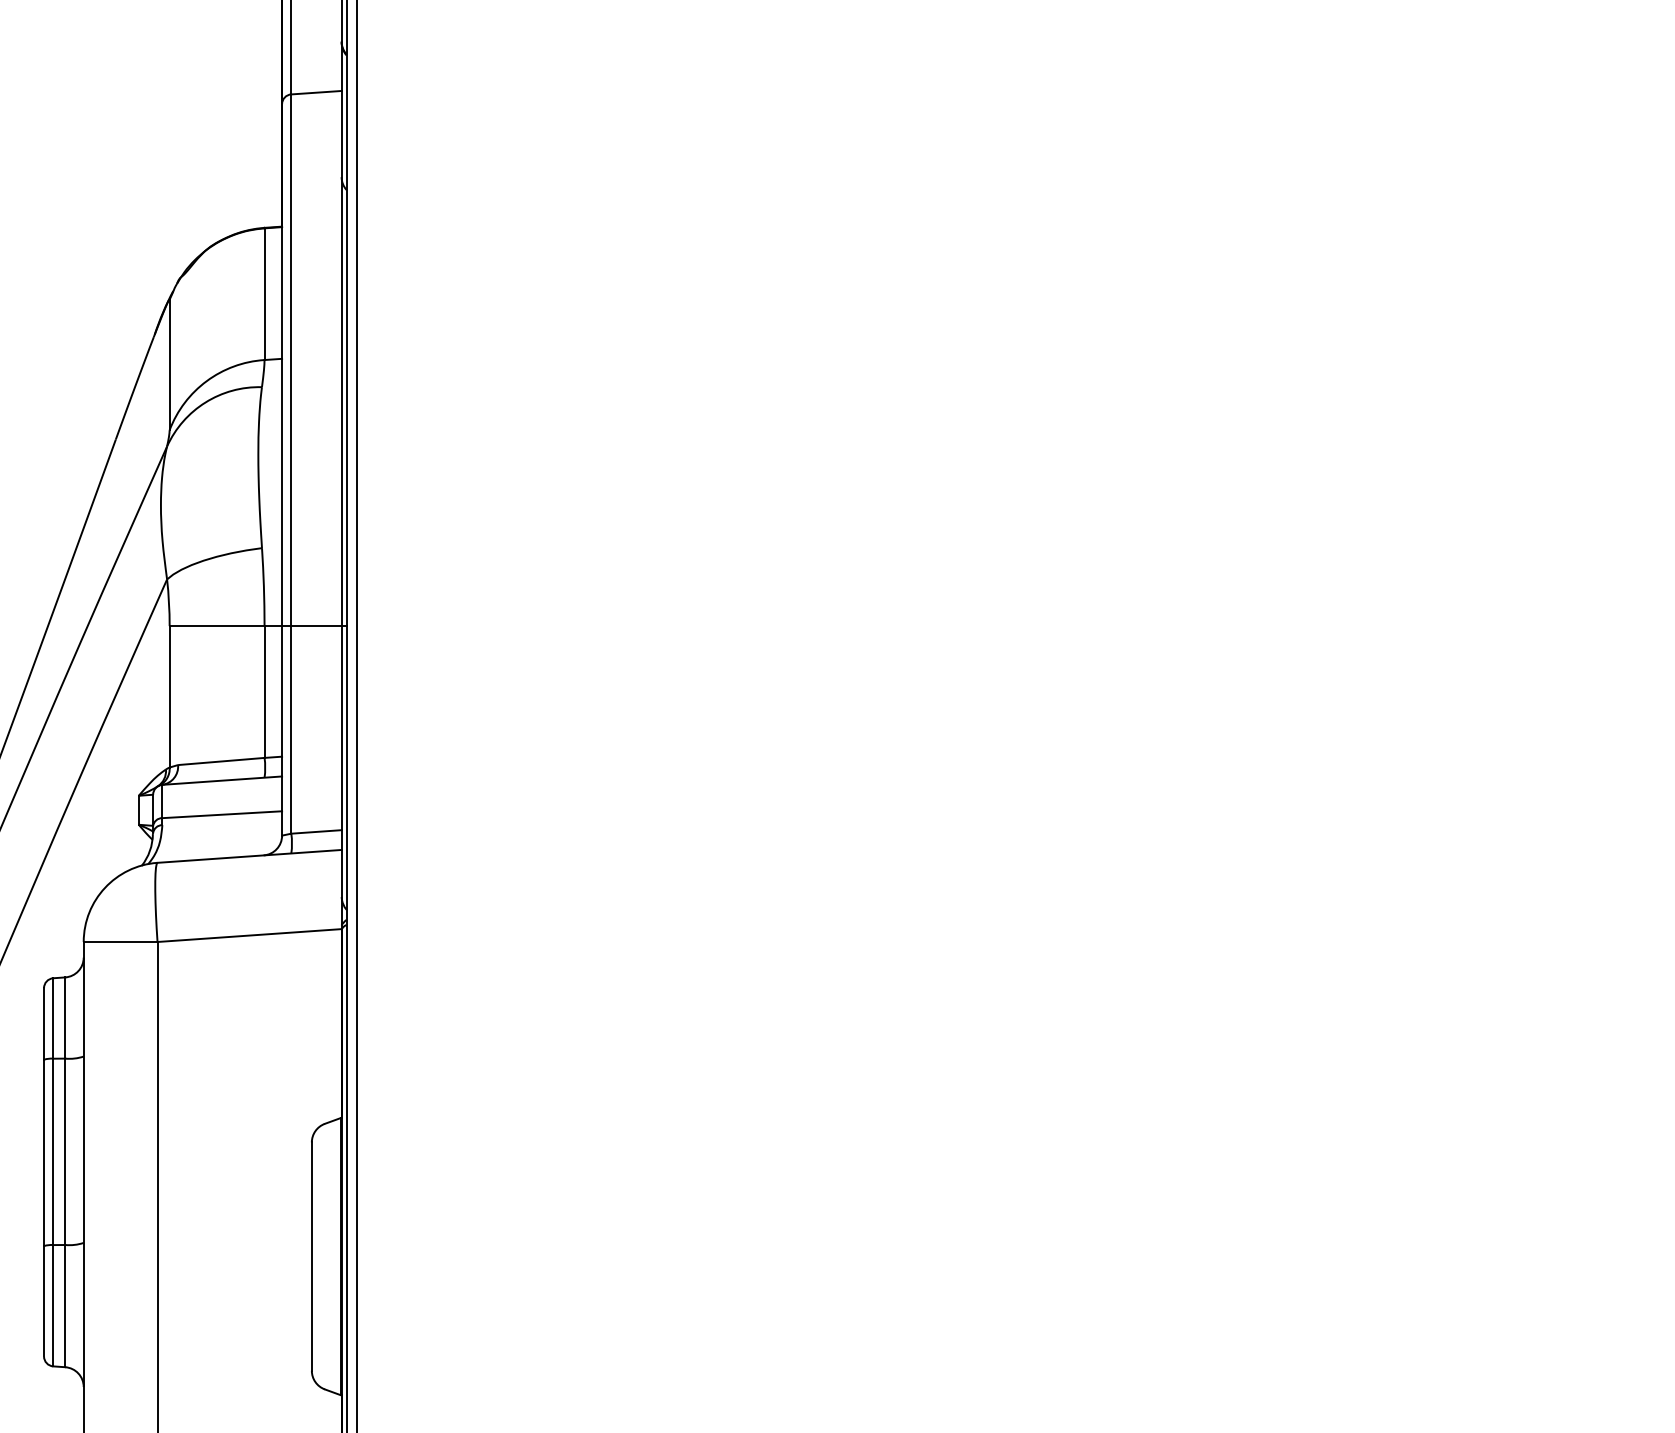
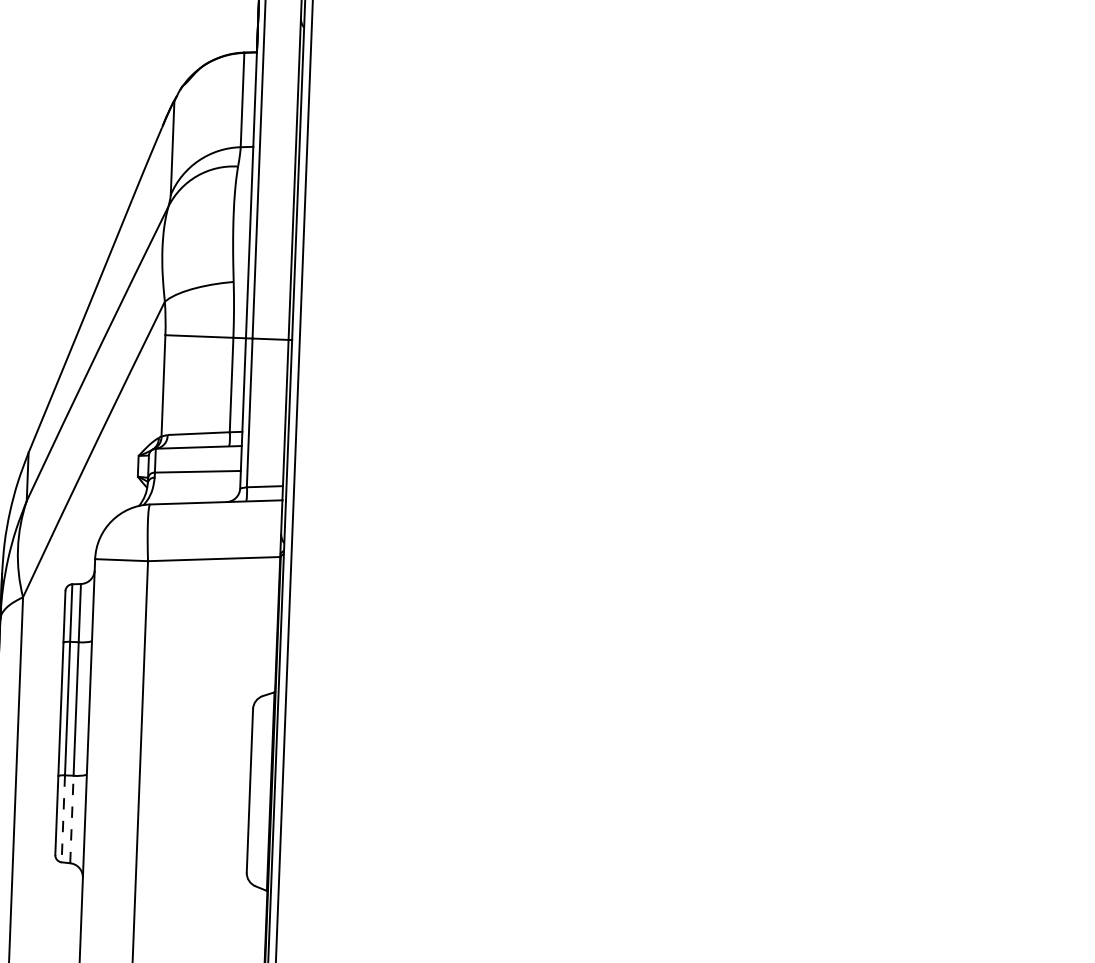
line: (53, 1305) -> (63, 818), solid -> dashed
line: (65, 1305) -> (72, 819), solid -> dashed

